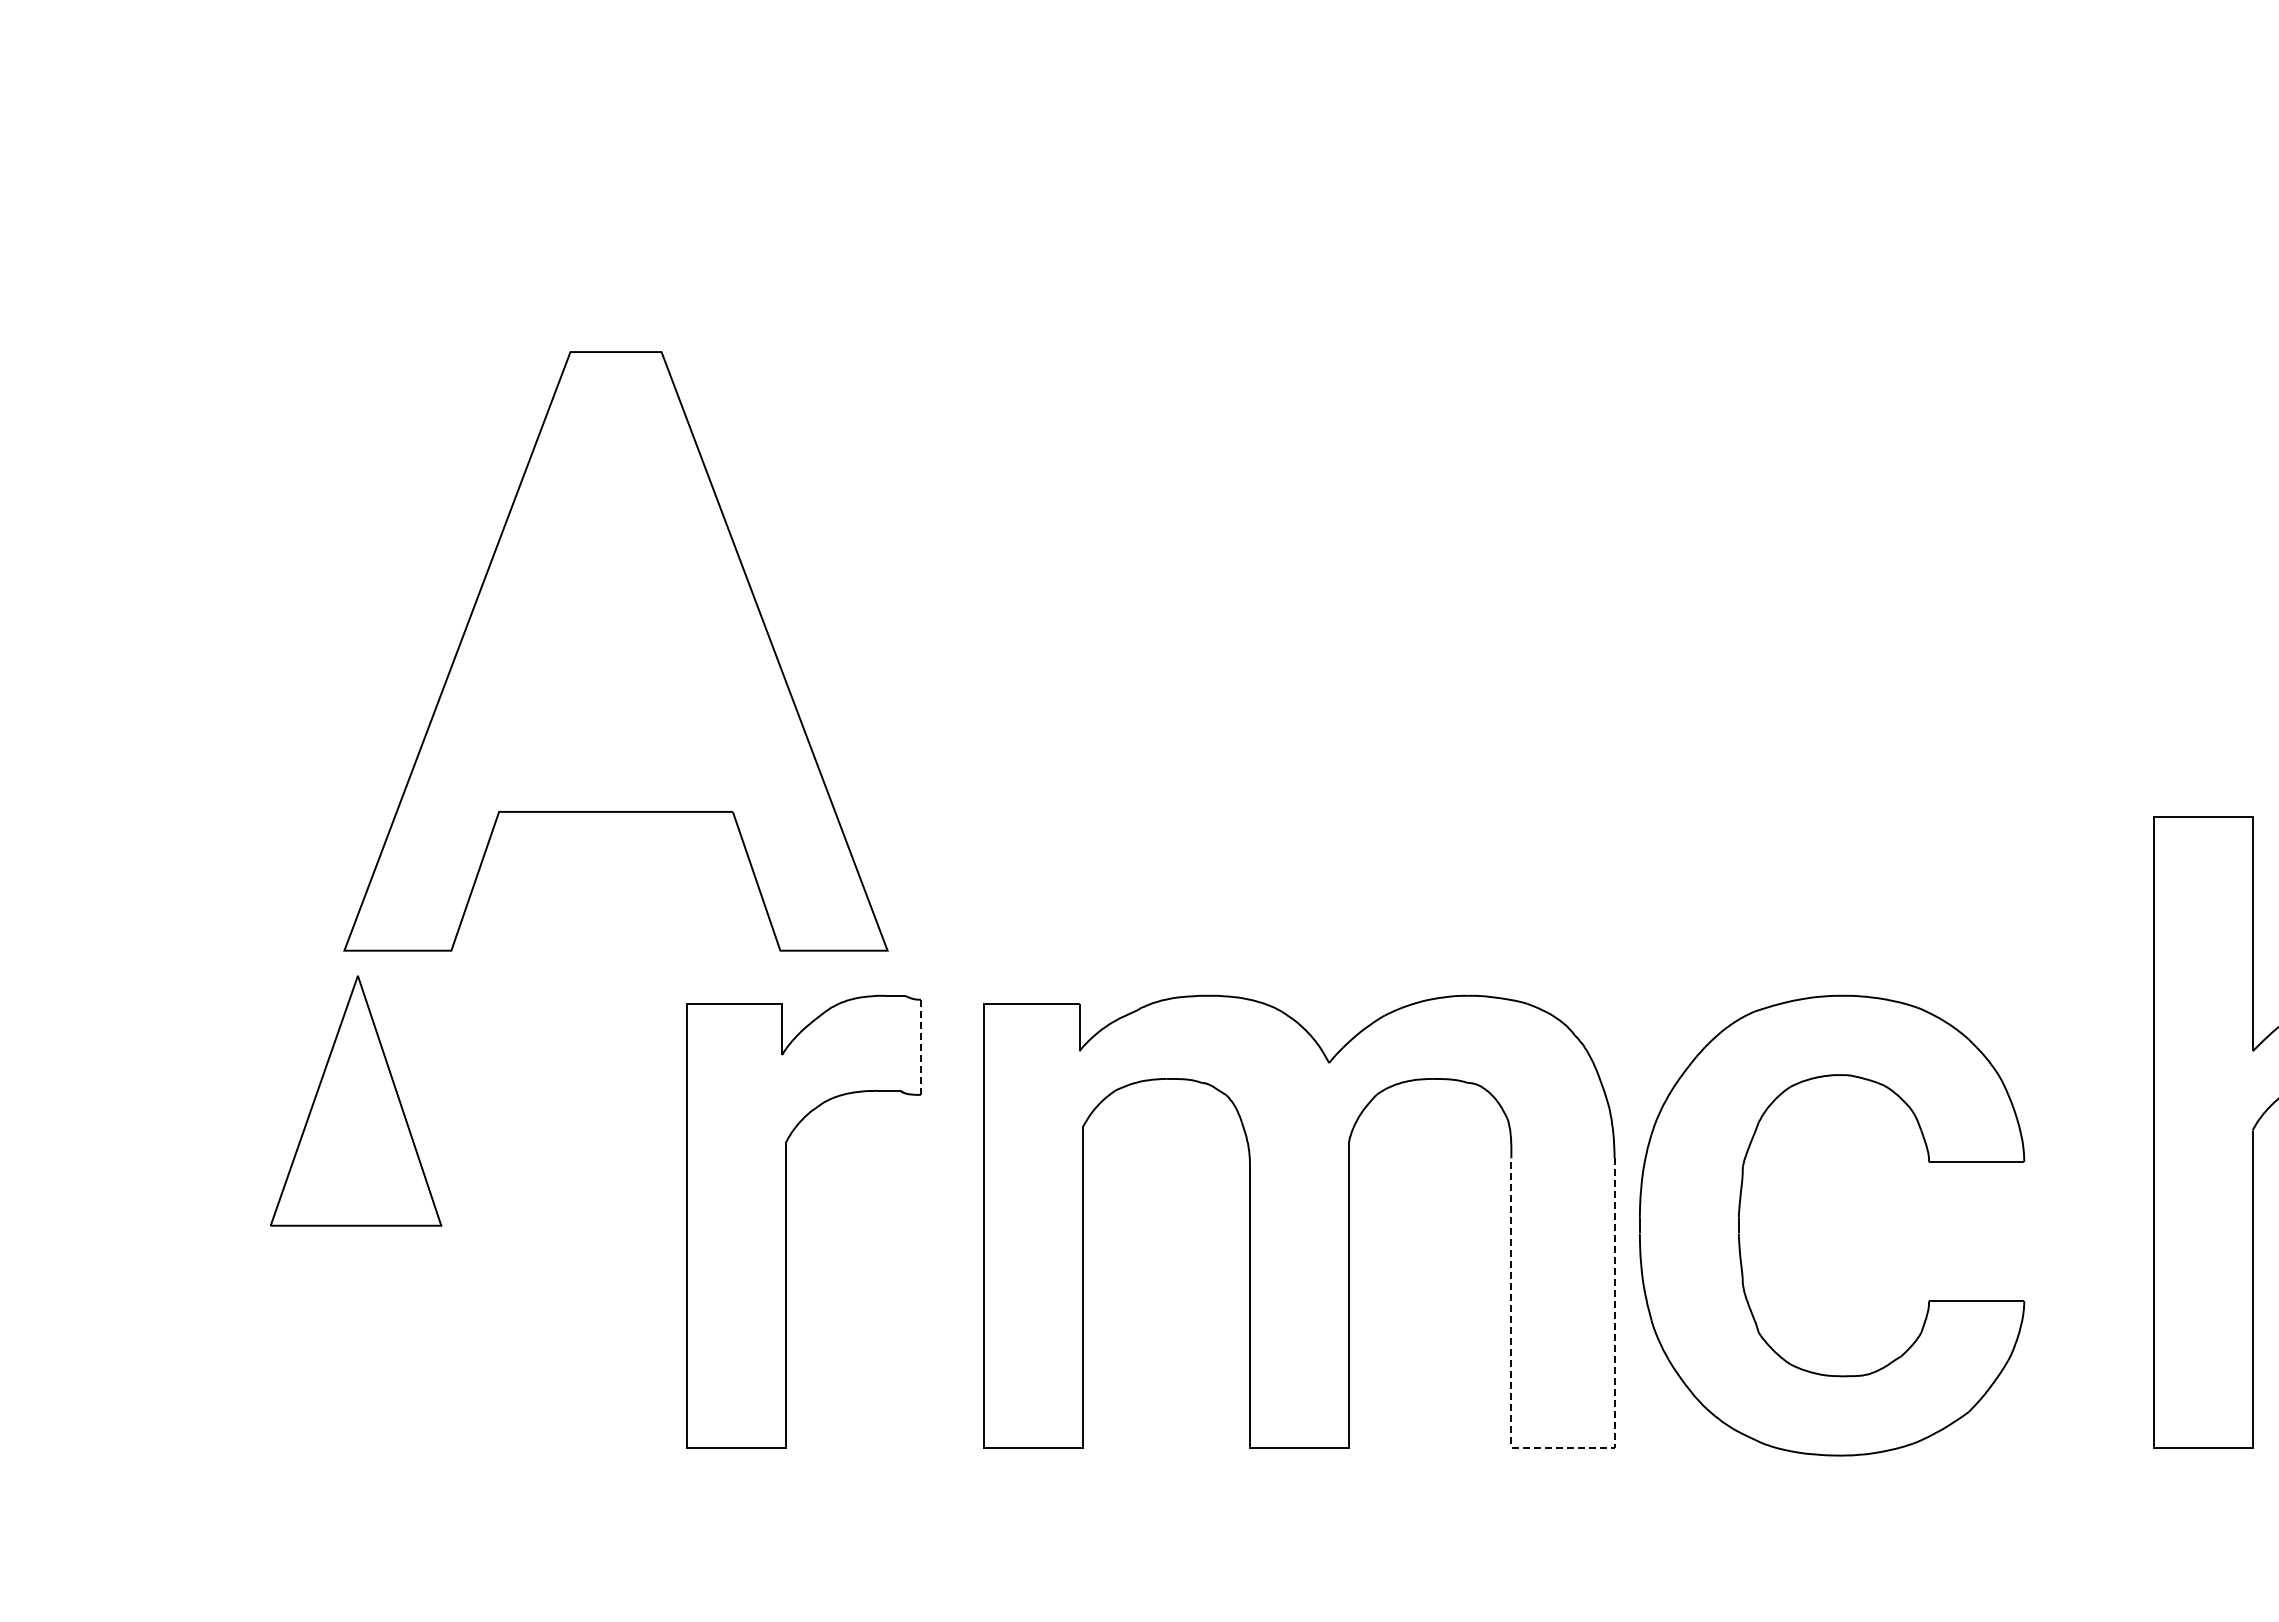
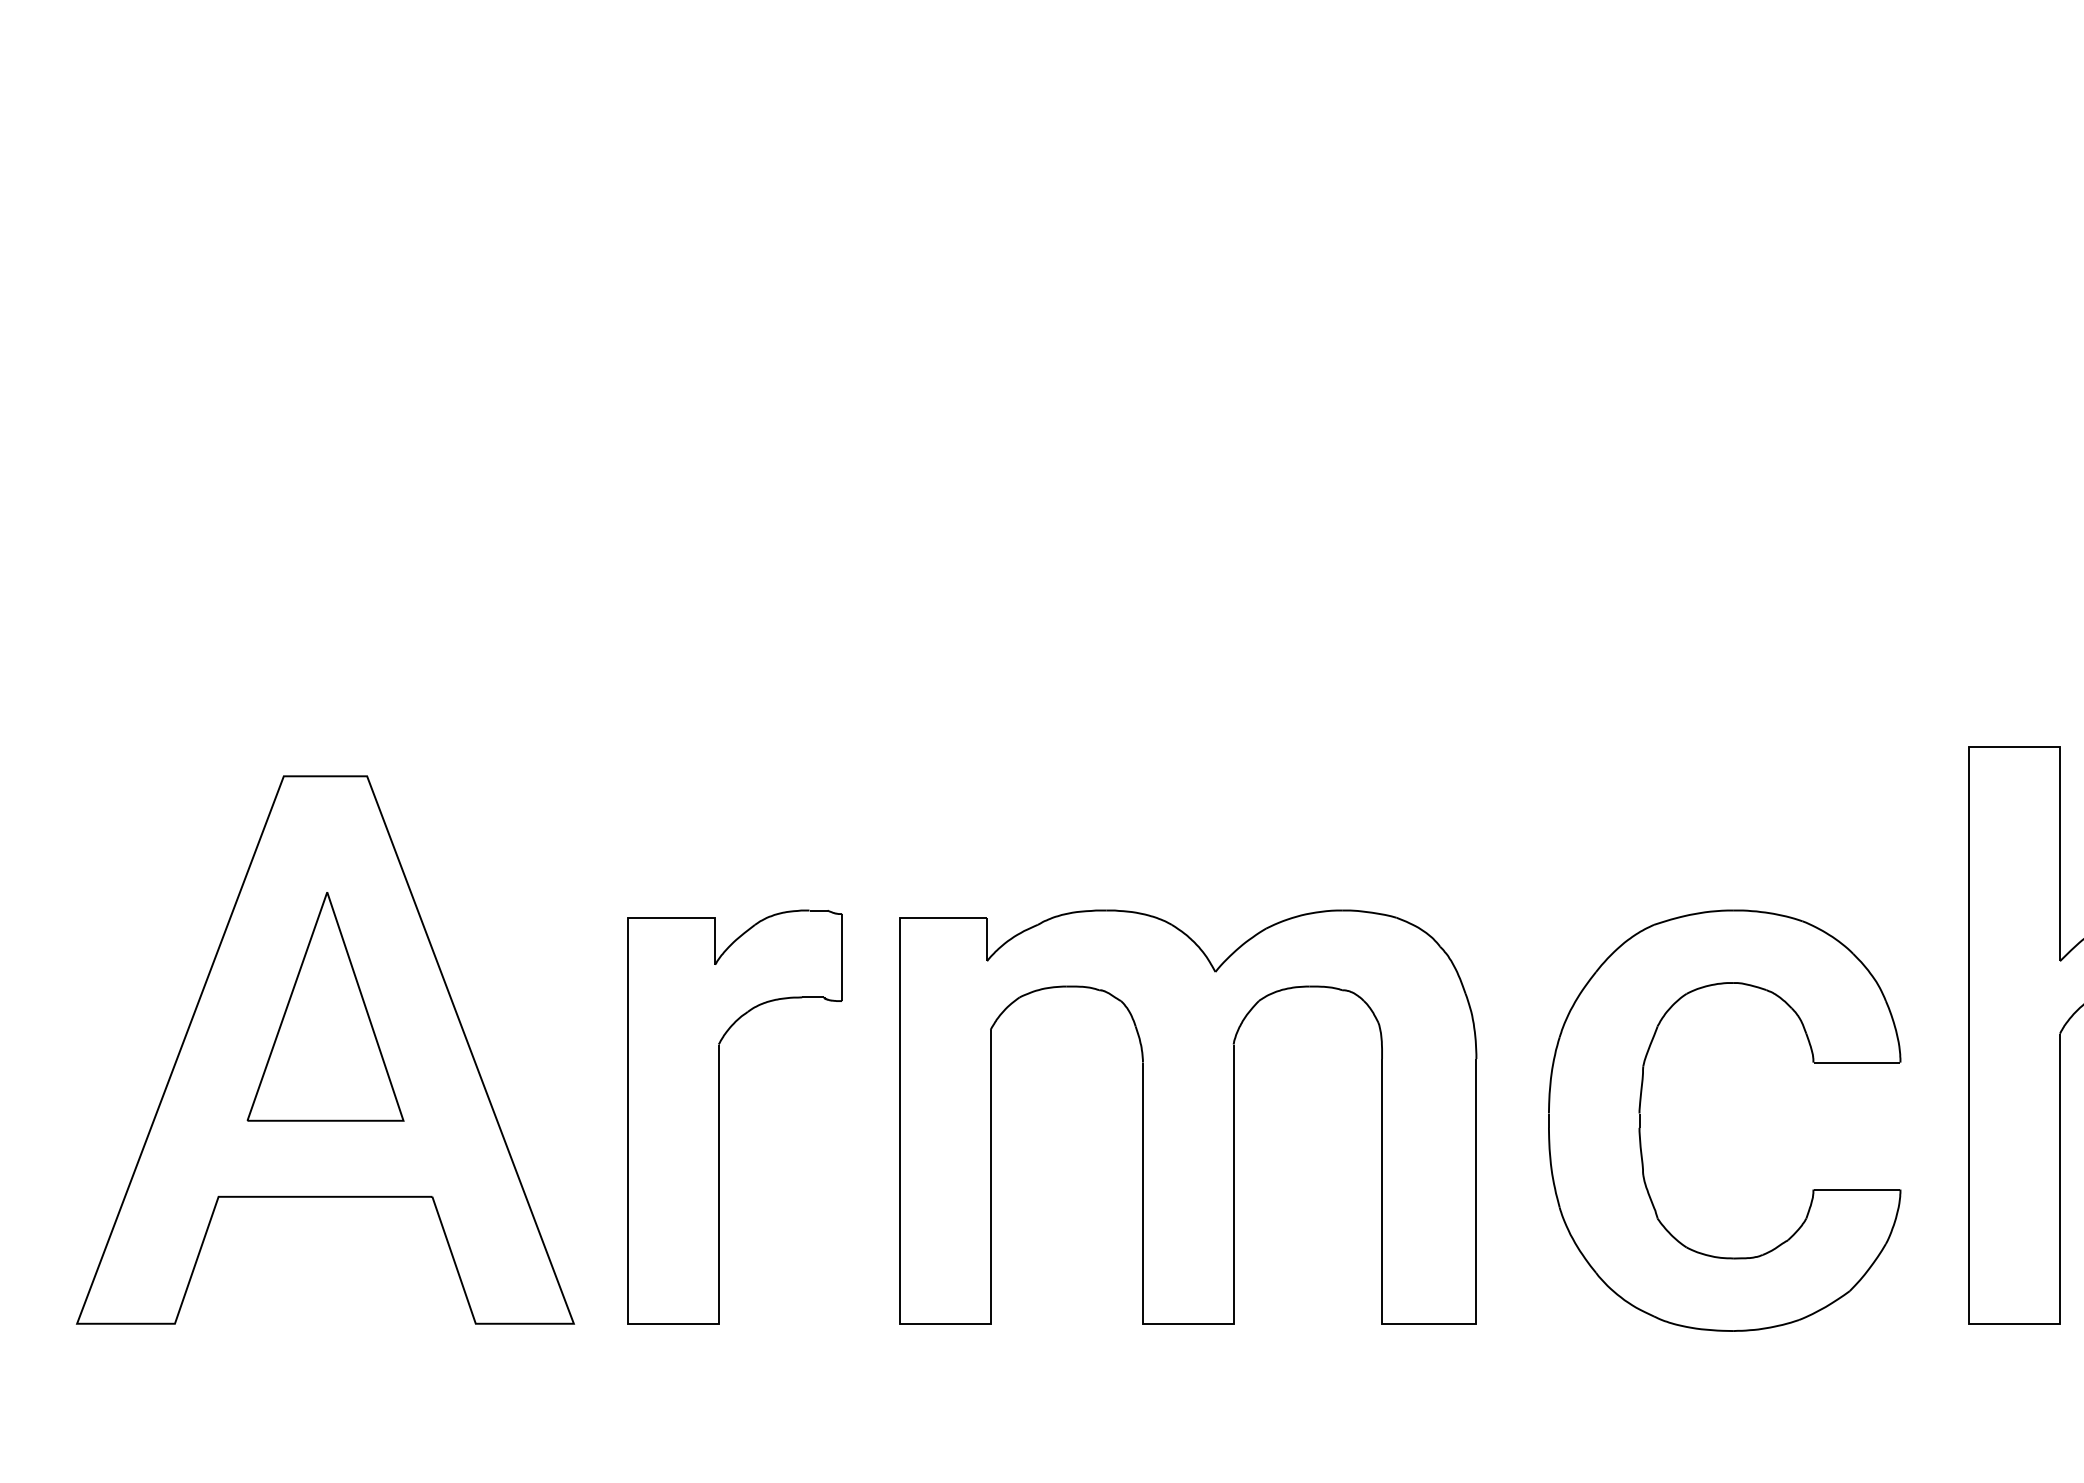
part: (615, 651) -> (325, 1050), moved
line: (920, 1047) -> (841, 957), dashed -> solid
part: (1739, 1225) -> (1640, 1120), moved
line: (1562, 1447) -> (1428, 1323), dashed -> solid

